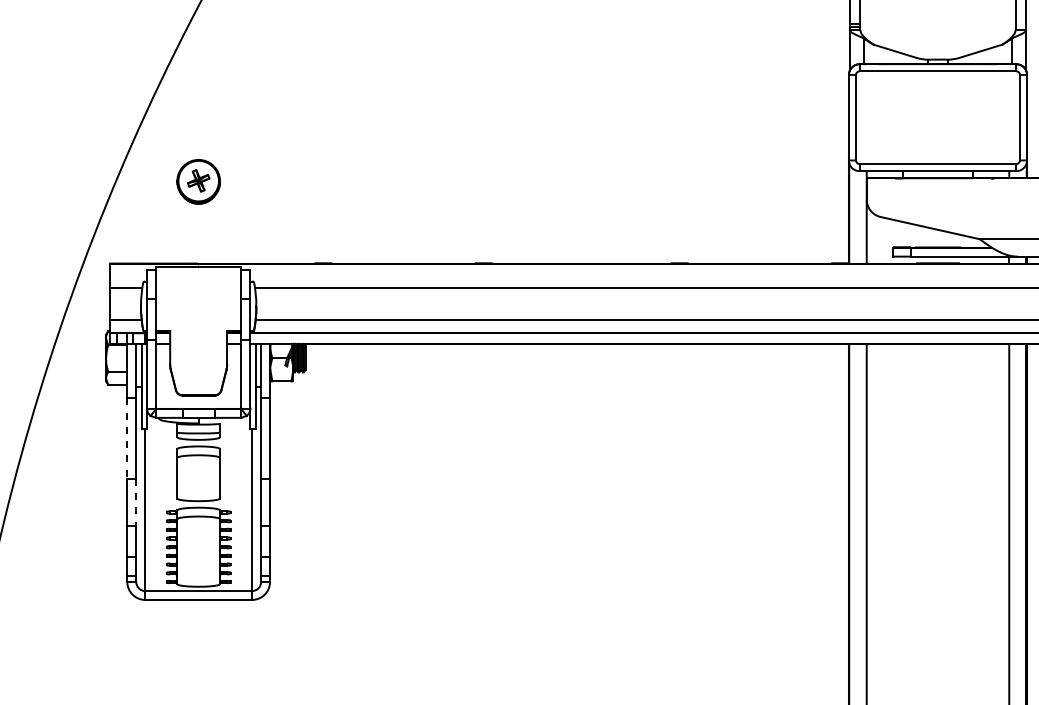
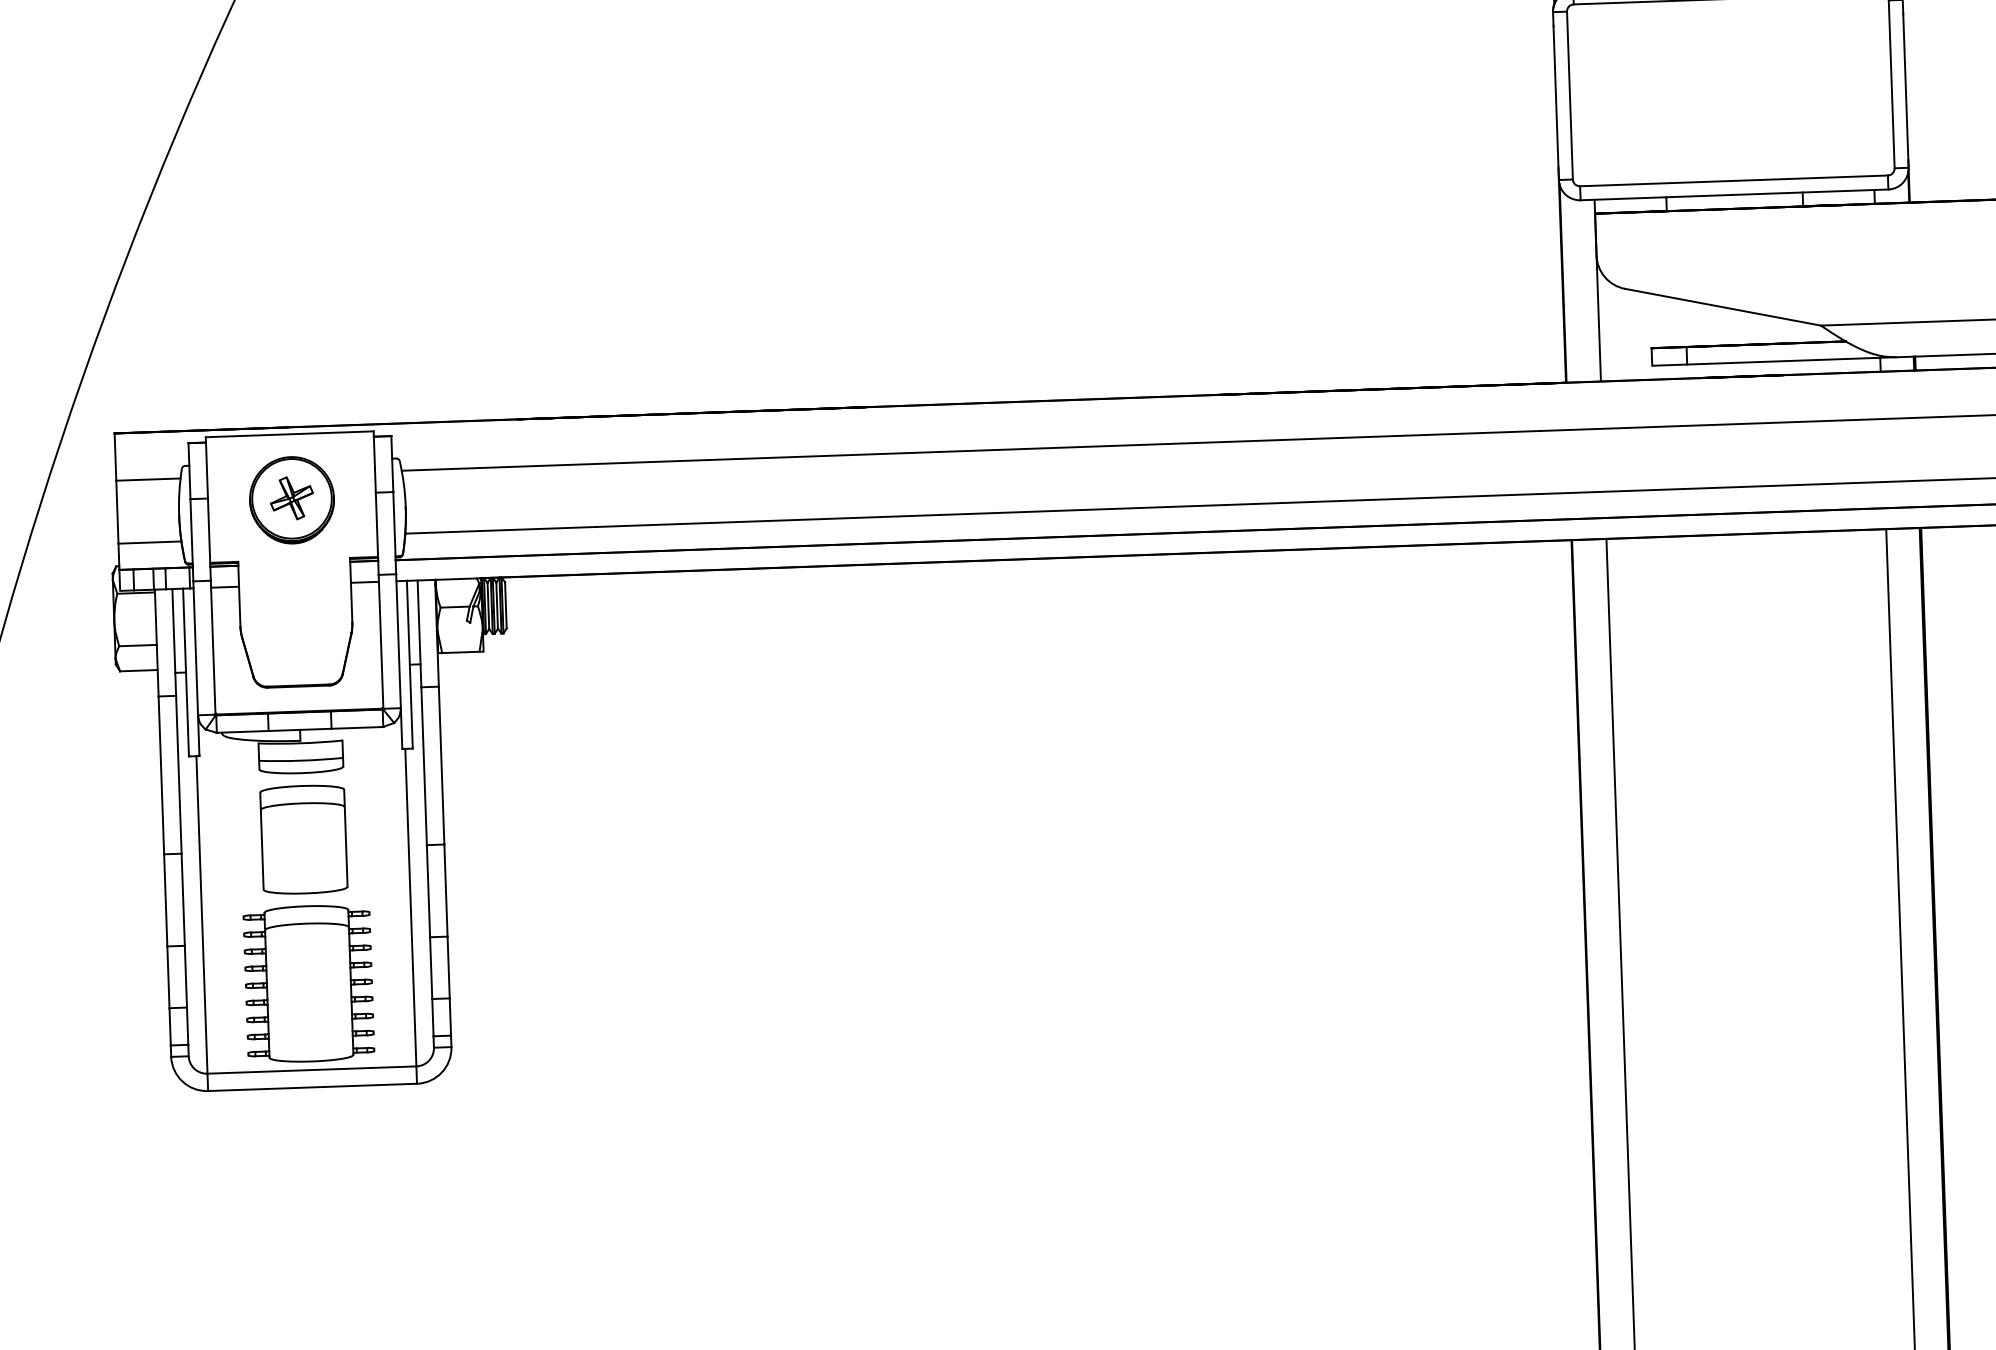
part: (198, 181) -> (291, 499), moved
line: (127, 439) -> (161, 777), dashed -> solid
line: (136, 502) -> (183, 900), dashed -> solid

